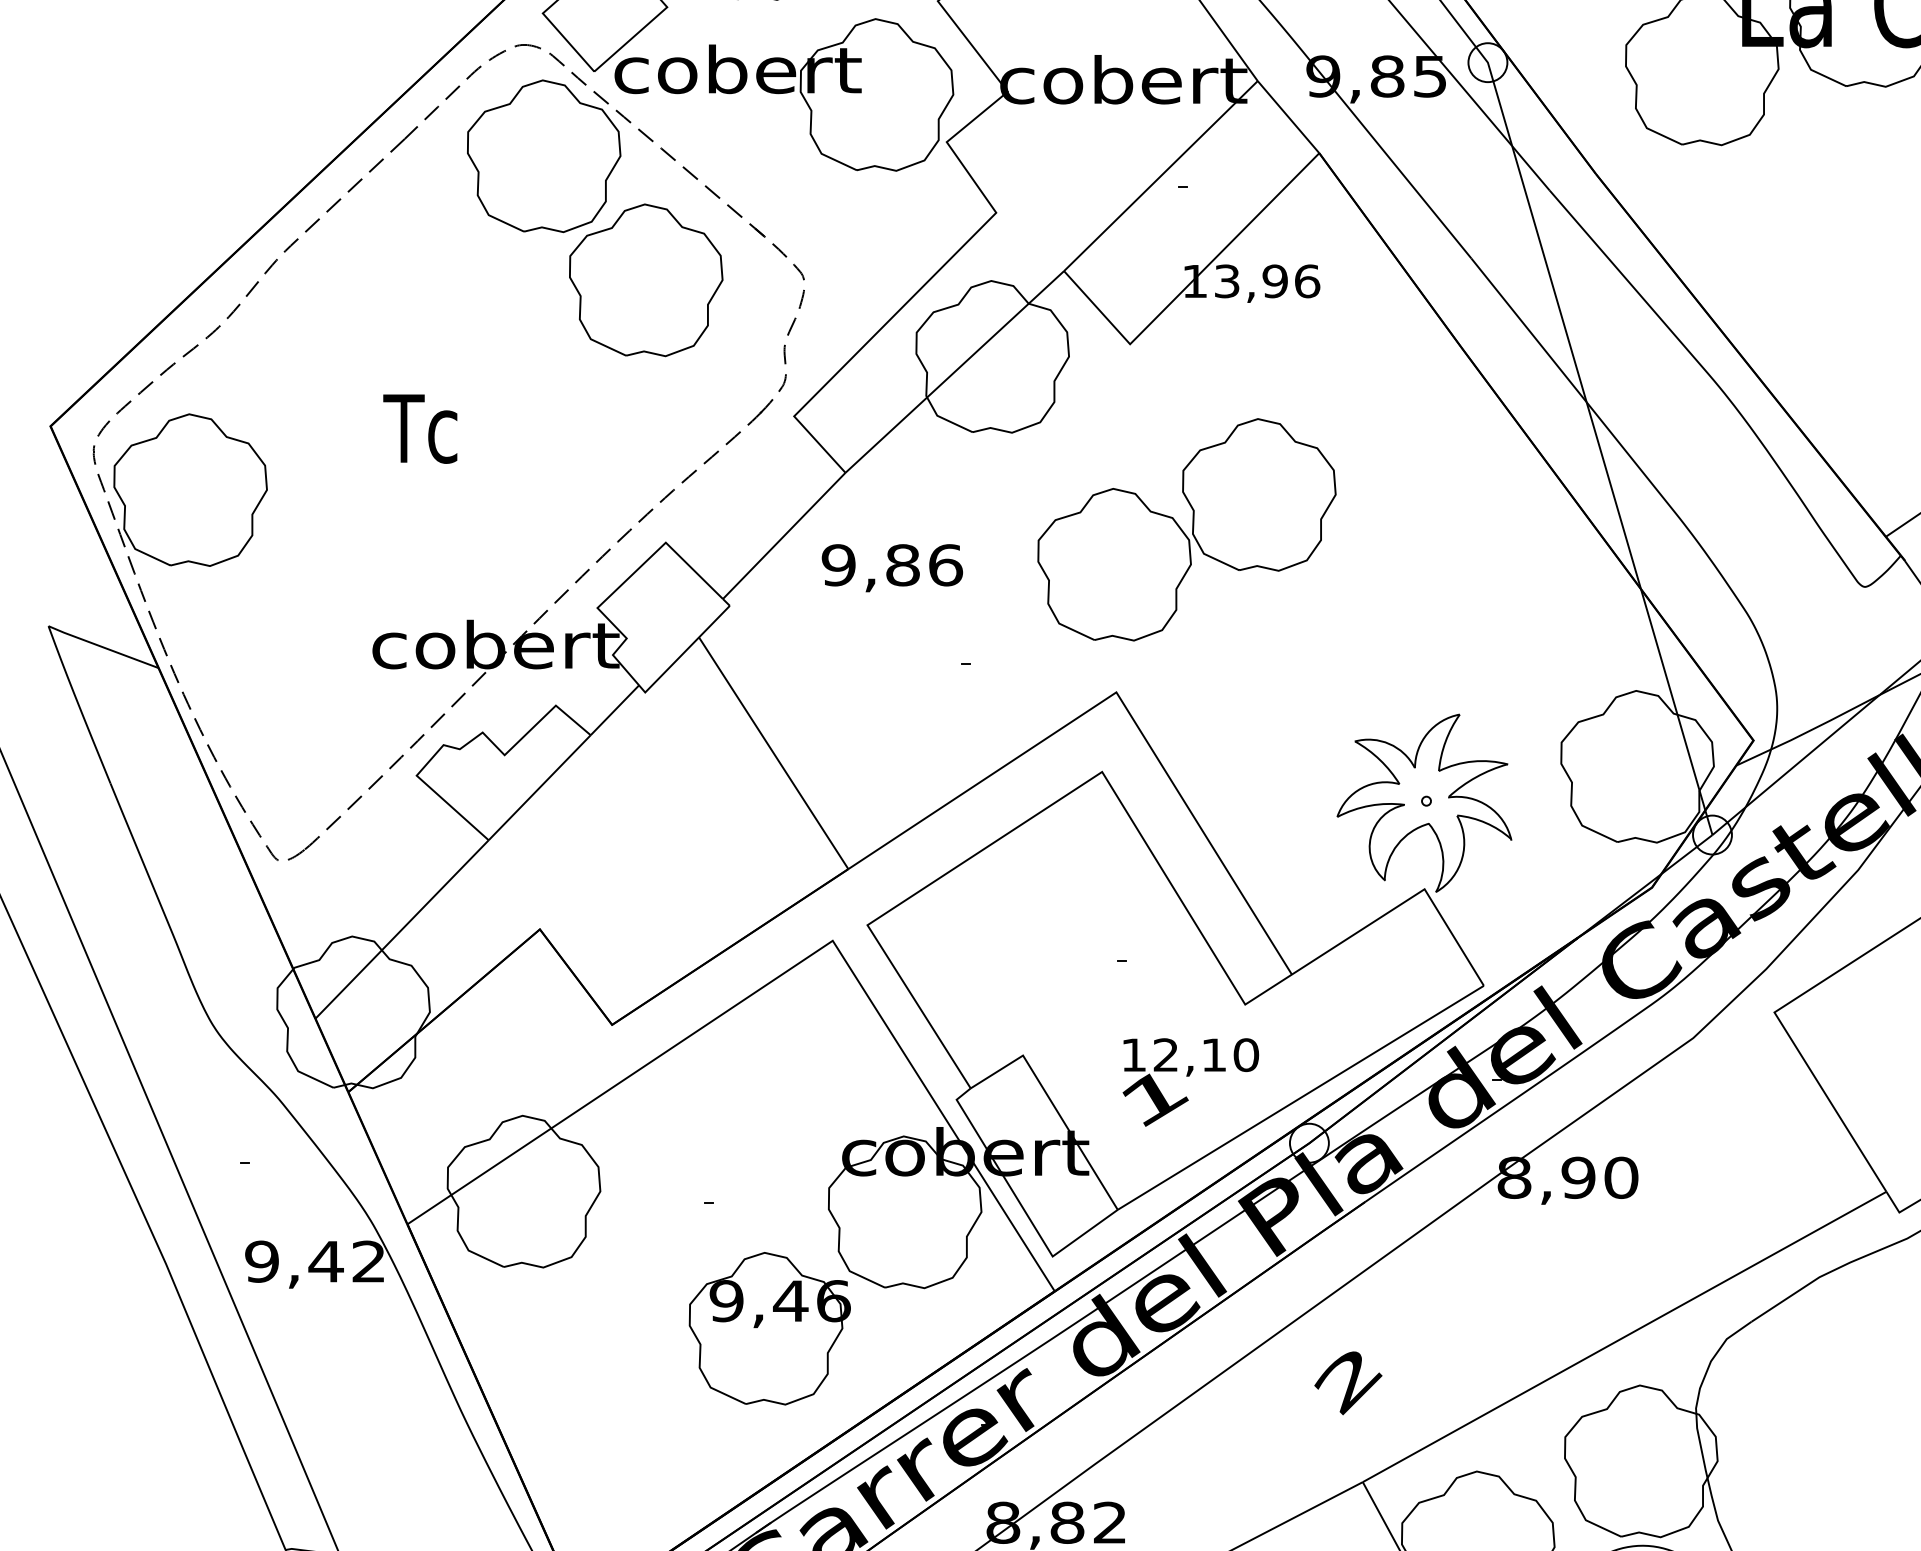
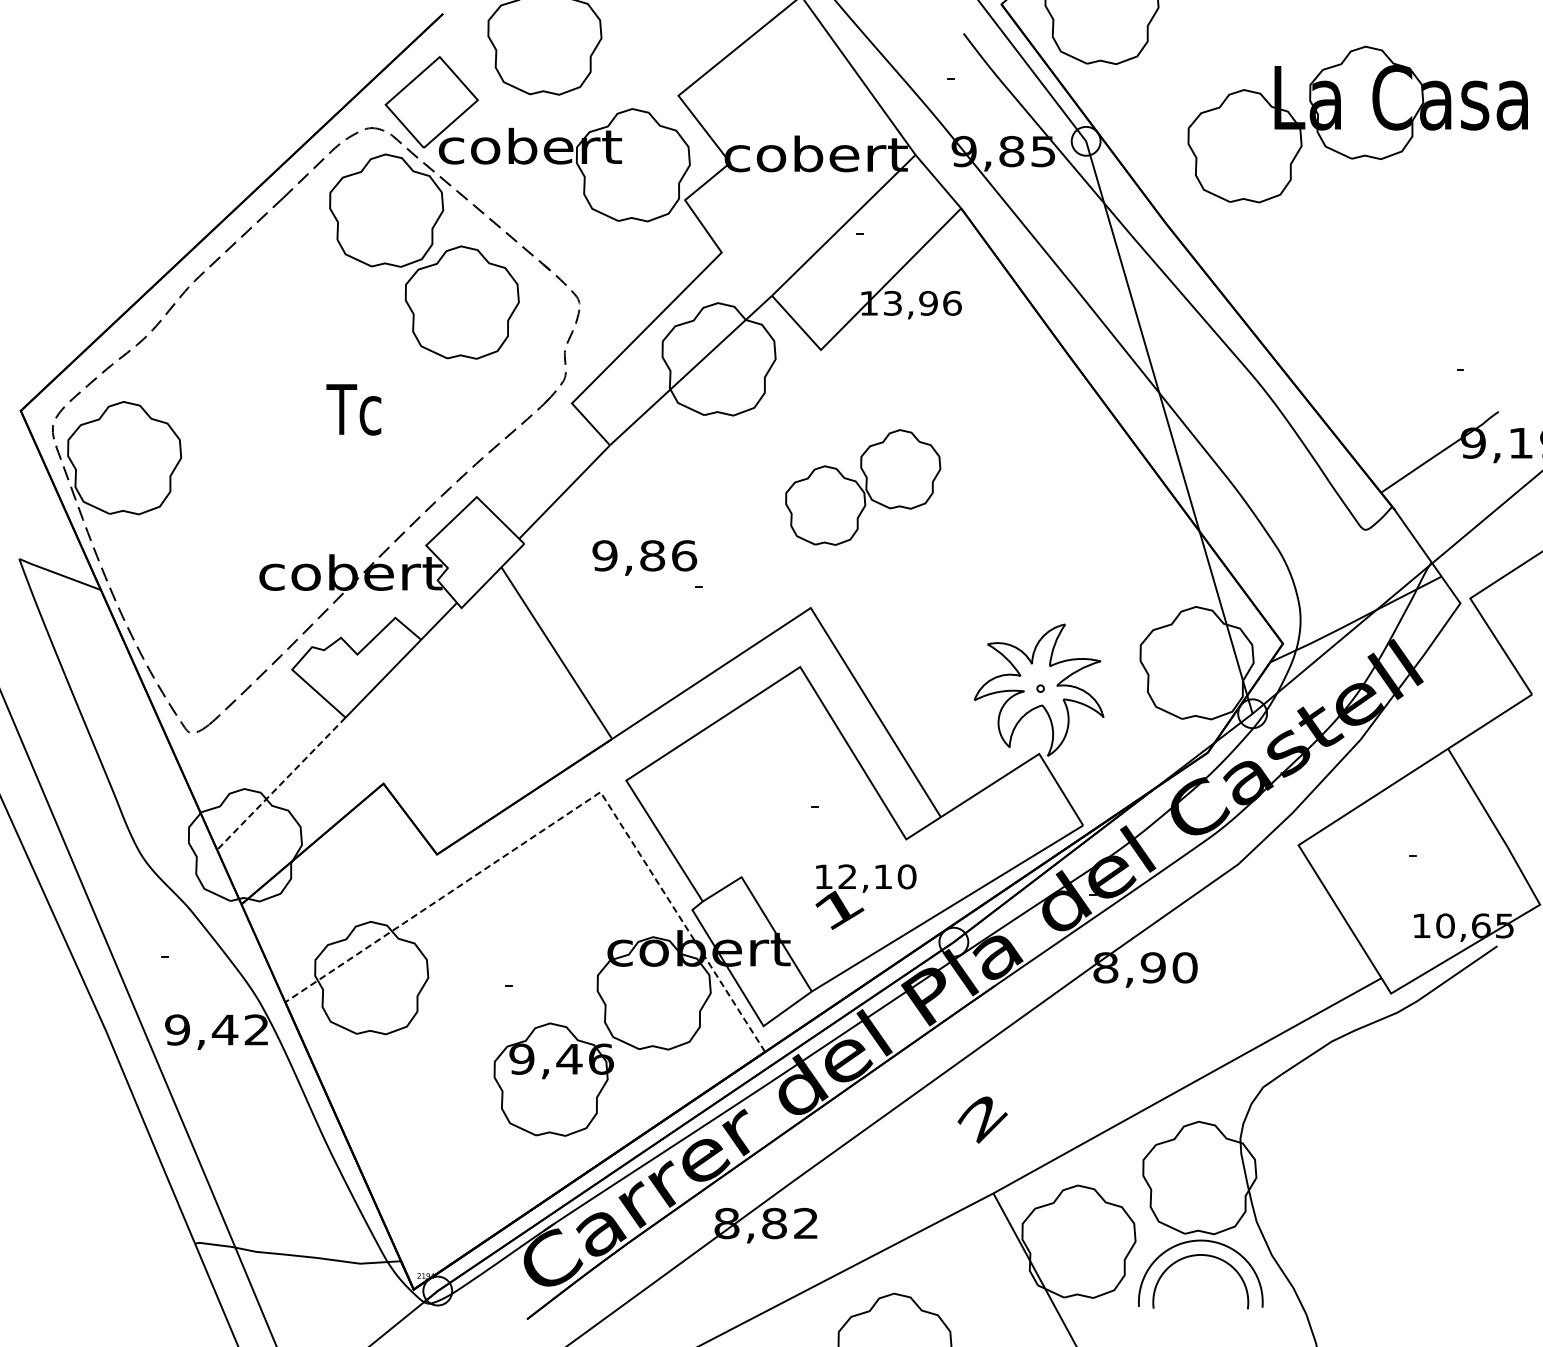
text: (419, 428) -> (353, 409), moved
part: (1187, 529) -> (863, 487), size x0.7
text: (892, 567) -> (644, 557), moved
line: (402, 930) -> (281, 784), solid -> dashed
line: (793, 966) -> (571, 811), solid -> dashed

